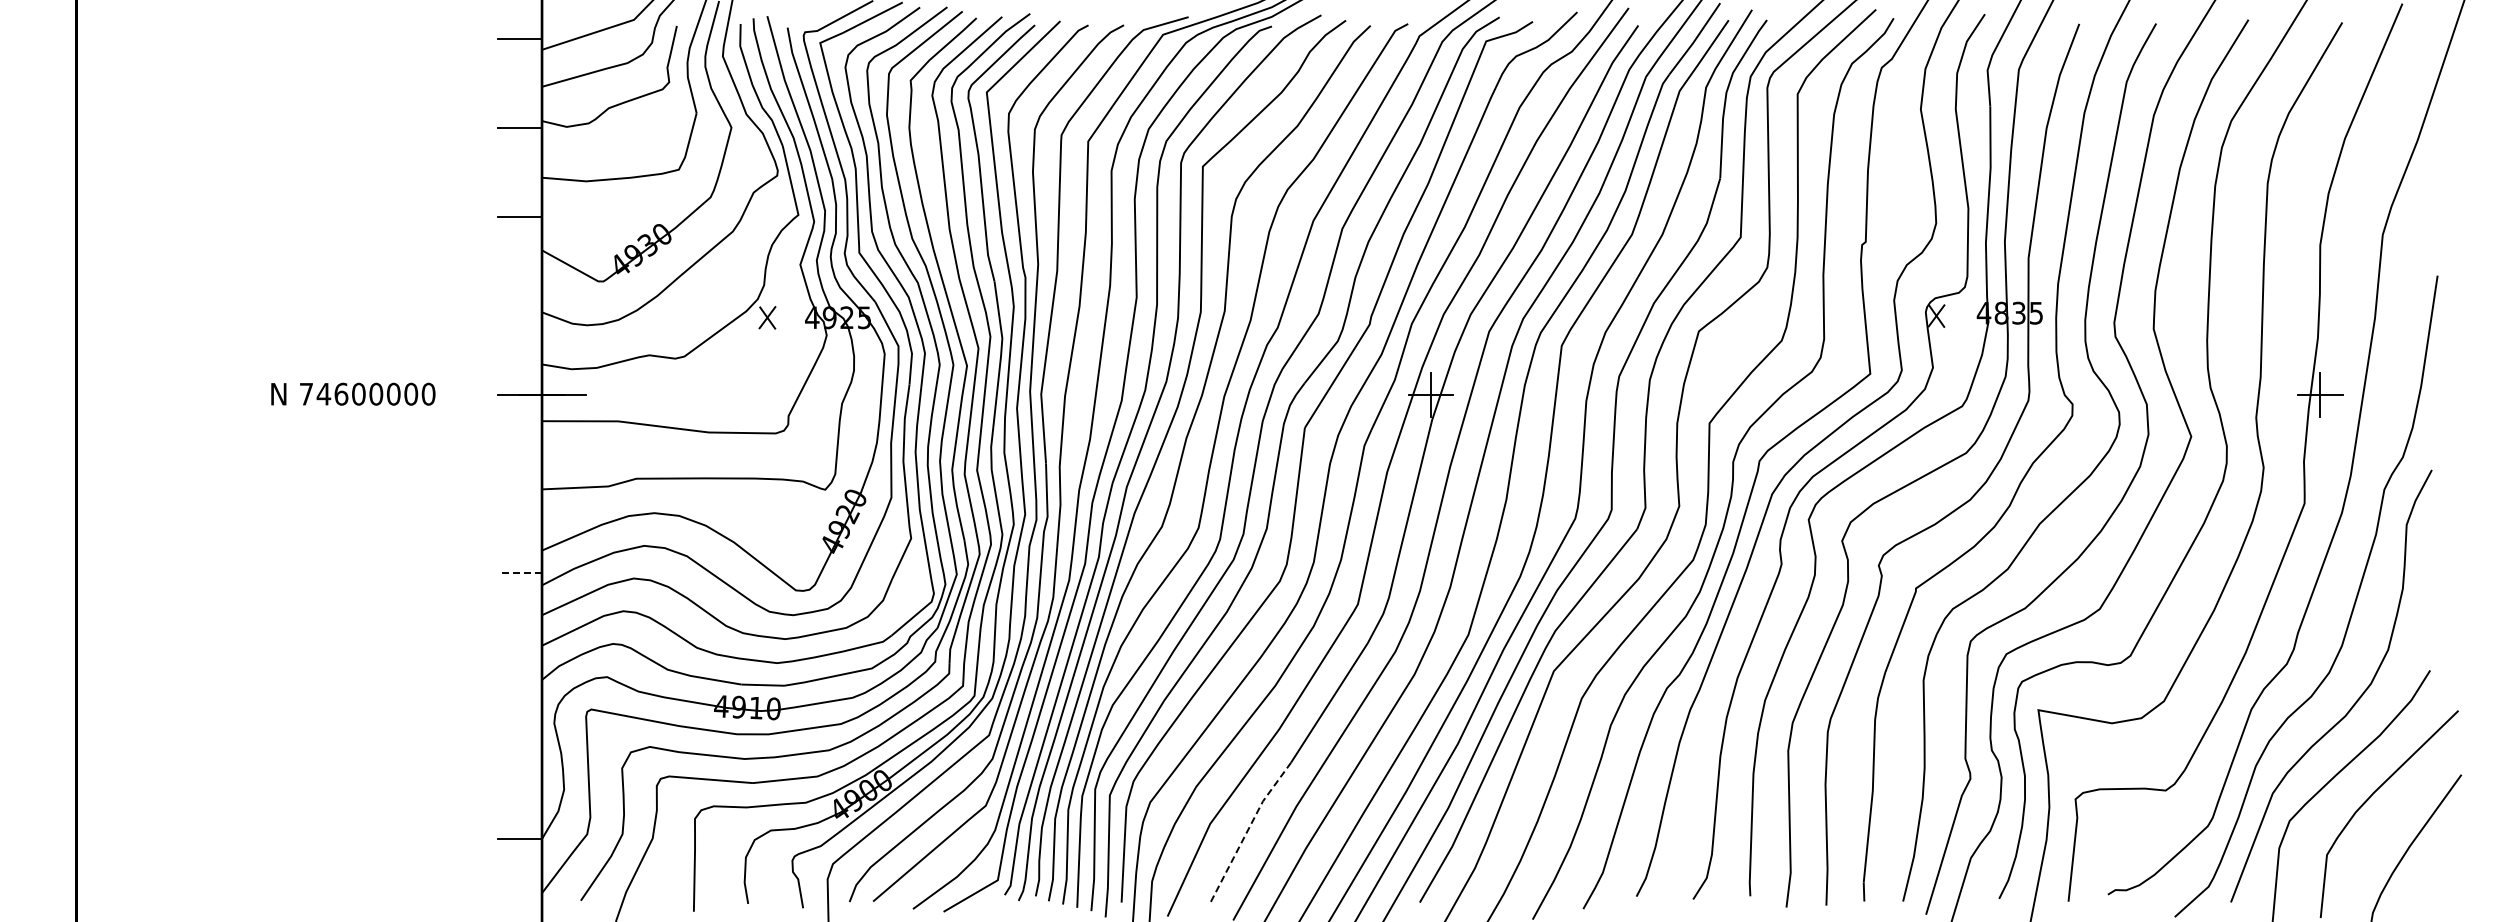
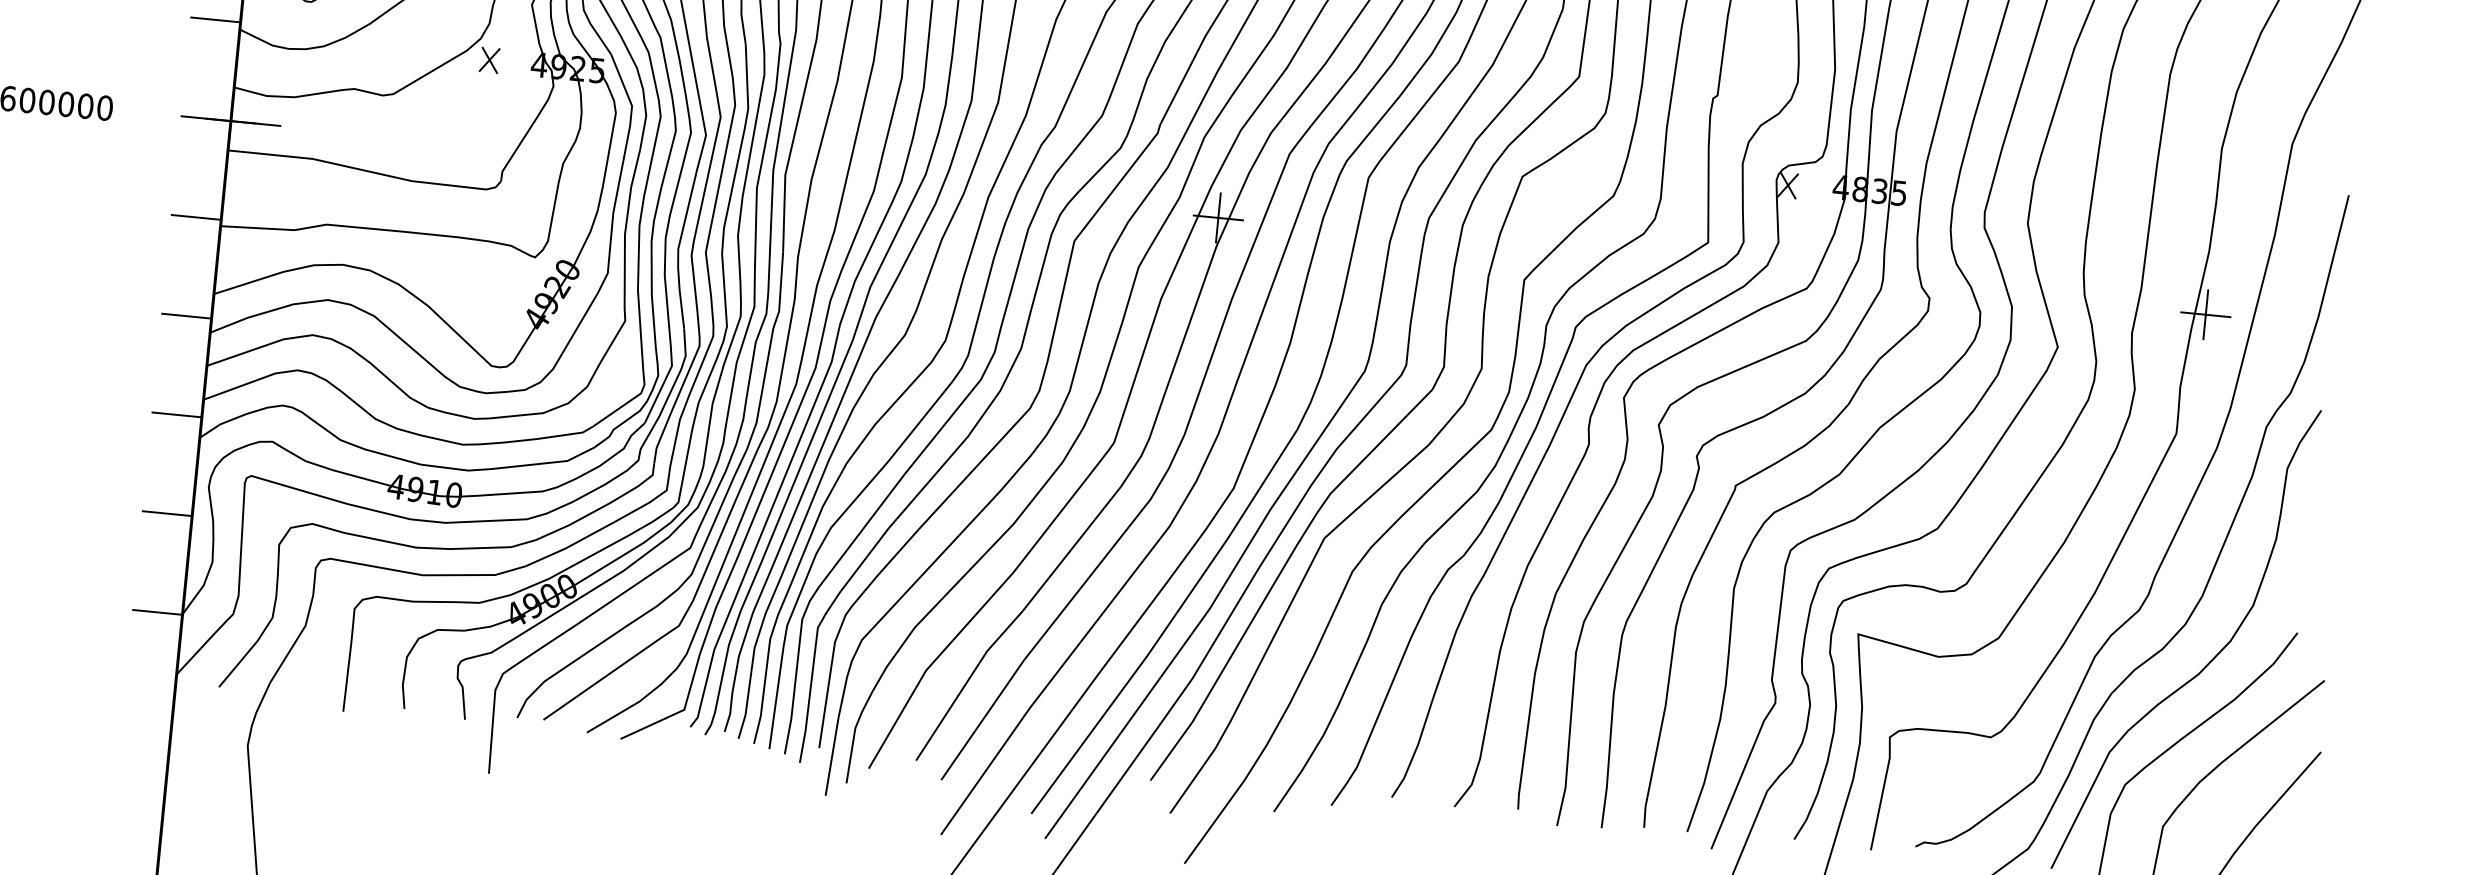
line: (519, 305) -> (215, 19), added
line: (519, 483) -> (196, 217), added
line: (519, 572) -> (186, 316), dashed -> solid
line: (519, 661) -> (176, 414), added
line: (519, 750) -> (167, 513), added
line: (1247, 832) -> (966, 684), dashed -> solid

